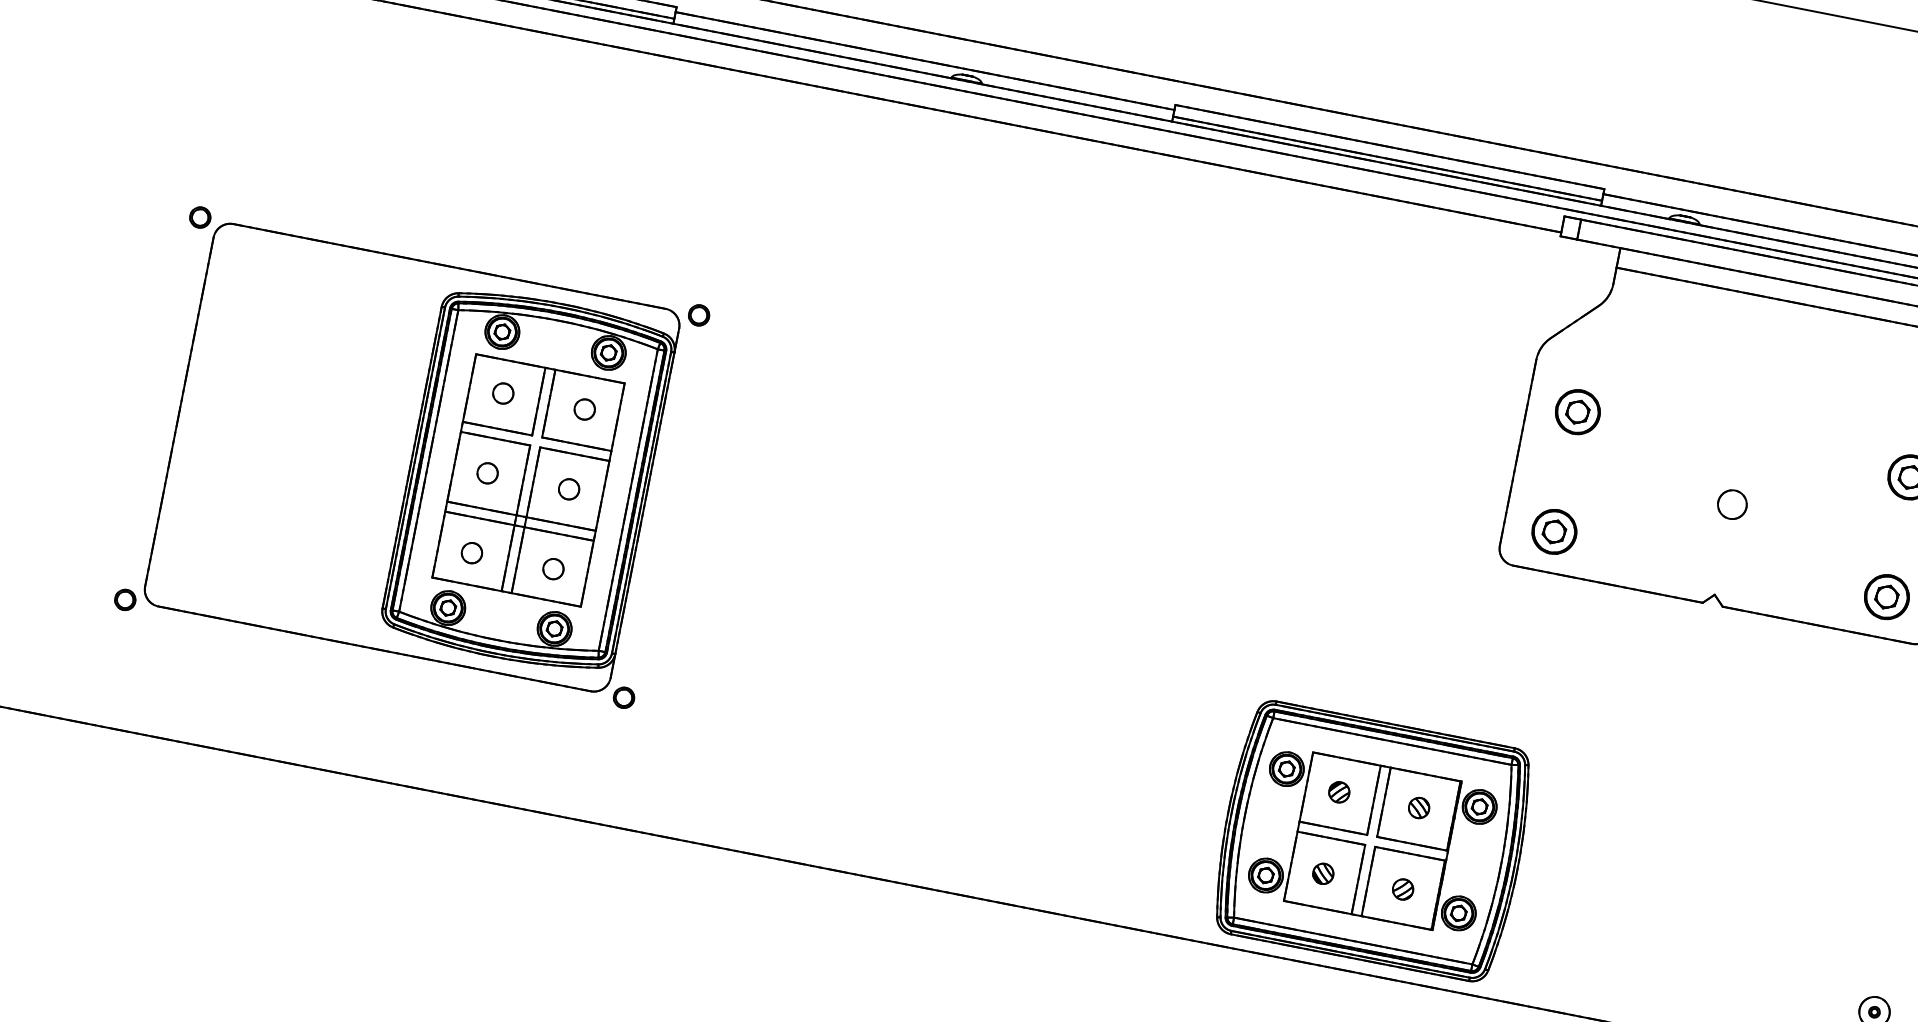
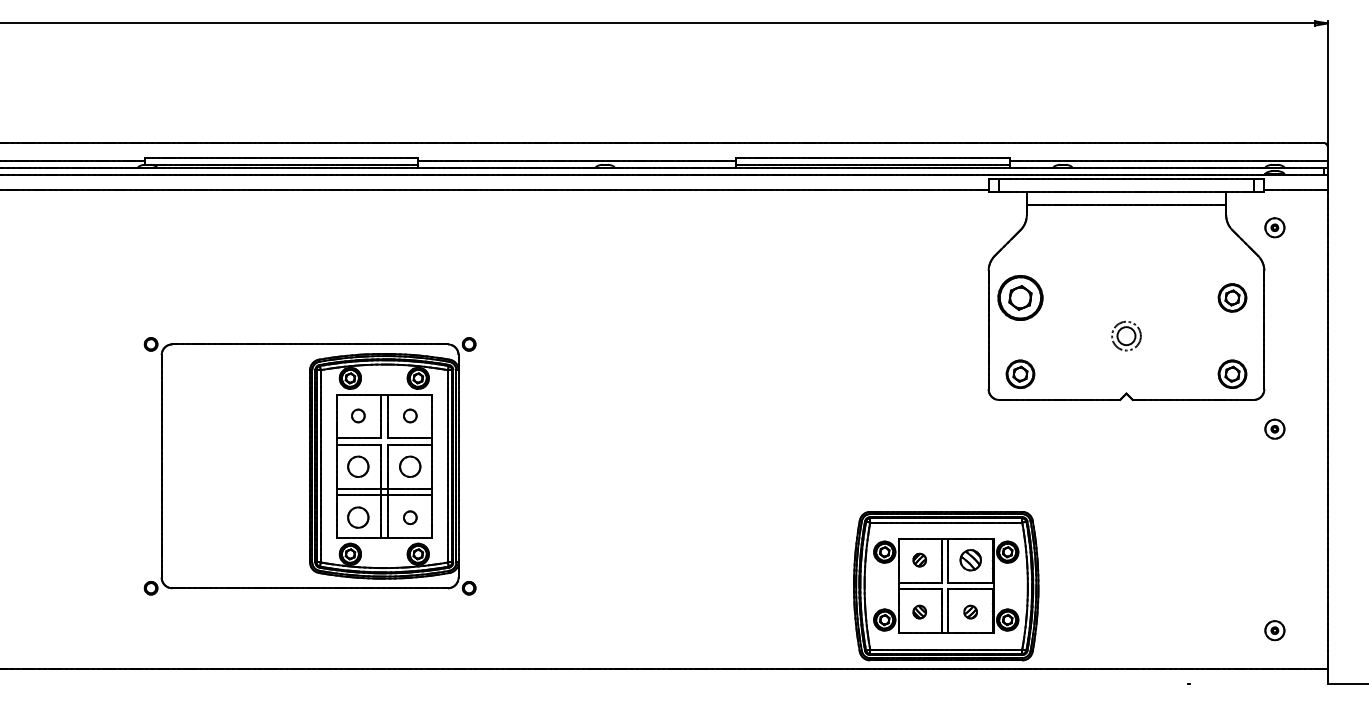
part: (1578, 411) -> (1020, 297), size x1.6
part: (487, 472) -> (358, 466), size x1.6
part: (569, 488) -> (410, 466), size x1.6
circle: (1732, 505) -> (1126, 336), size x1.6
part: (472, 552) -> (358, 517), size x1.6
part: (1419, 806) -> (970, 559), size x1.6

